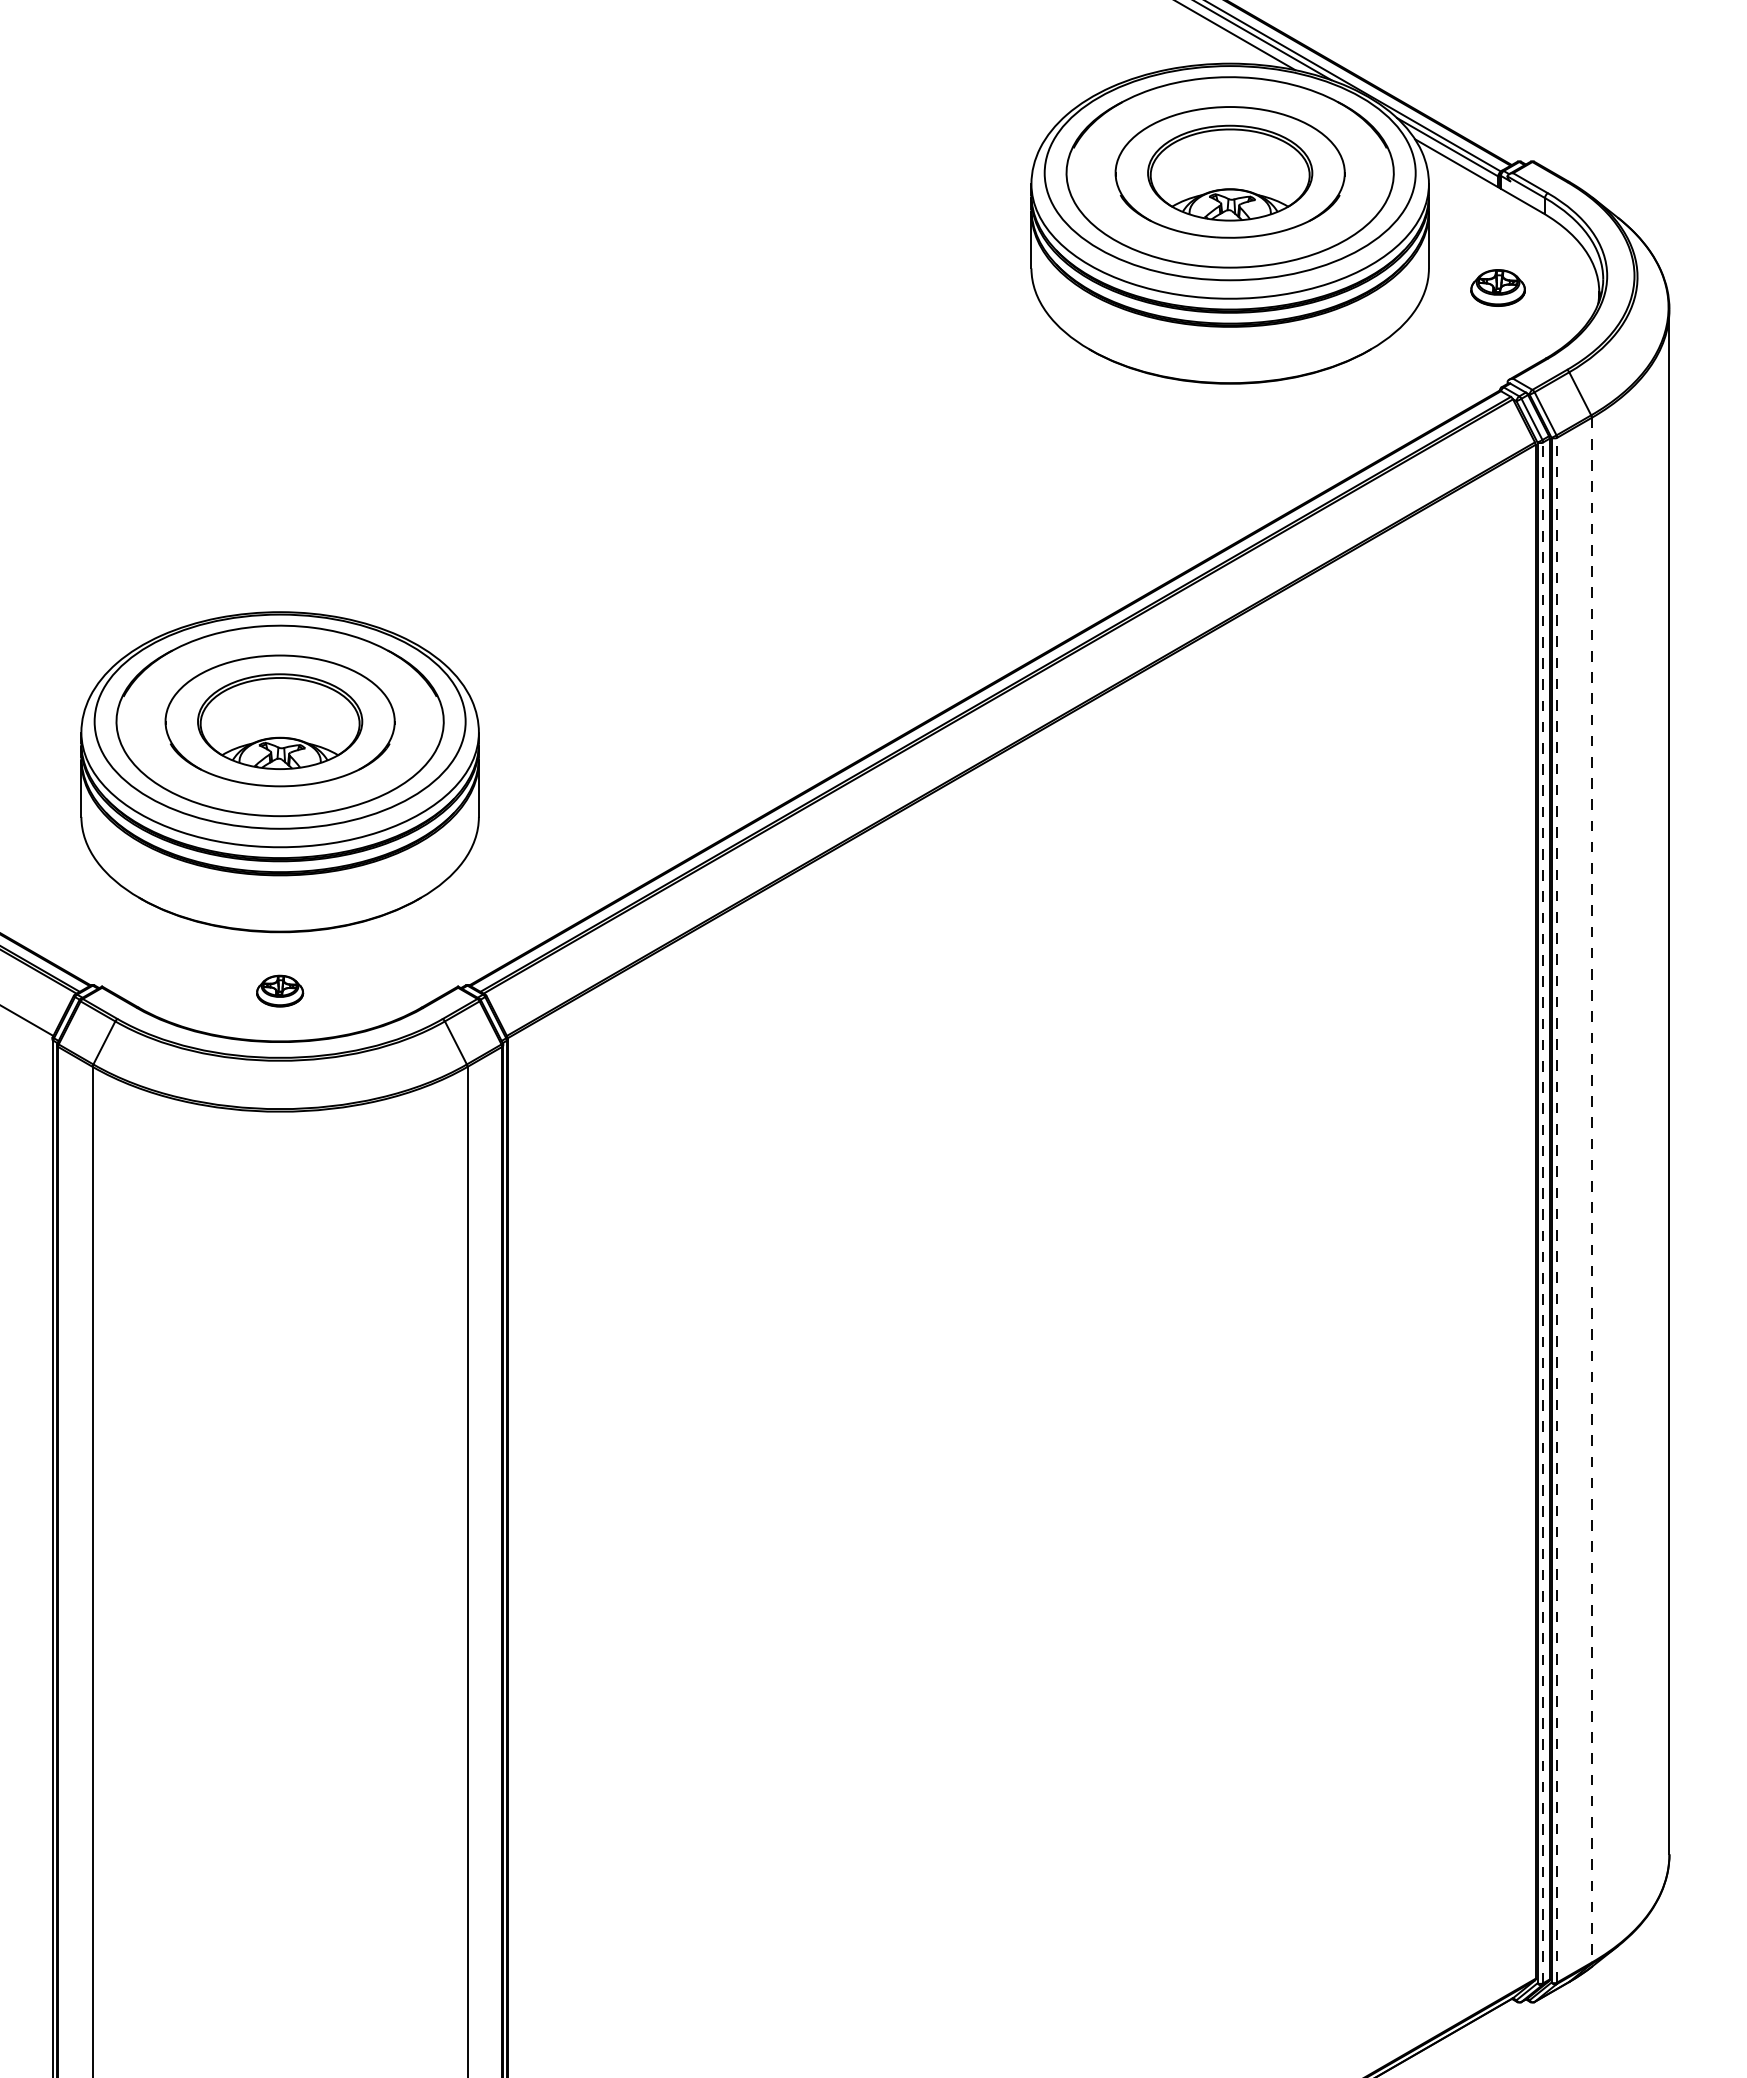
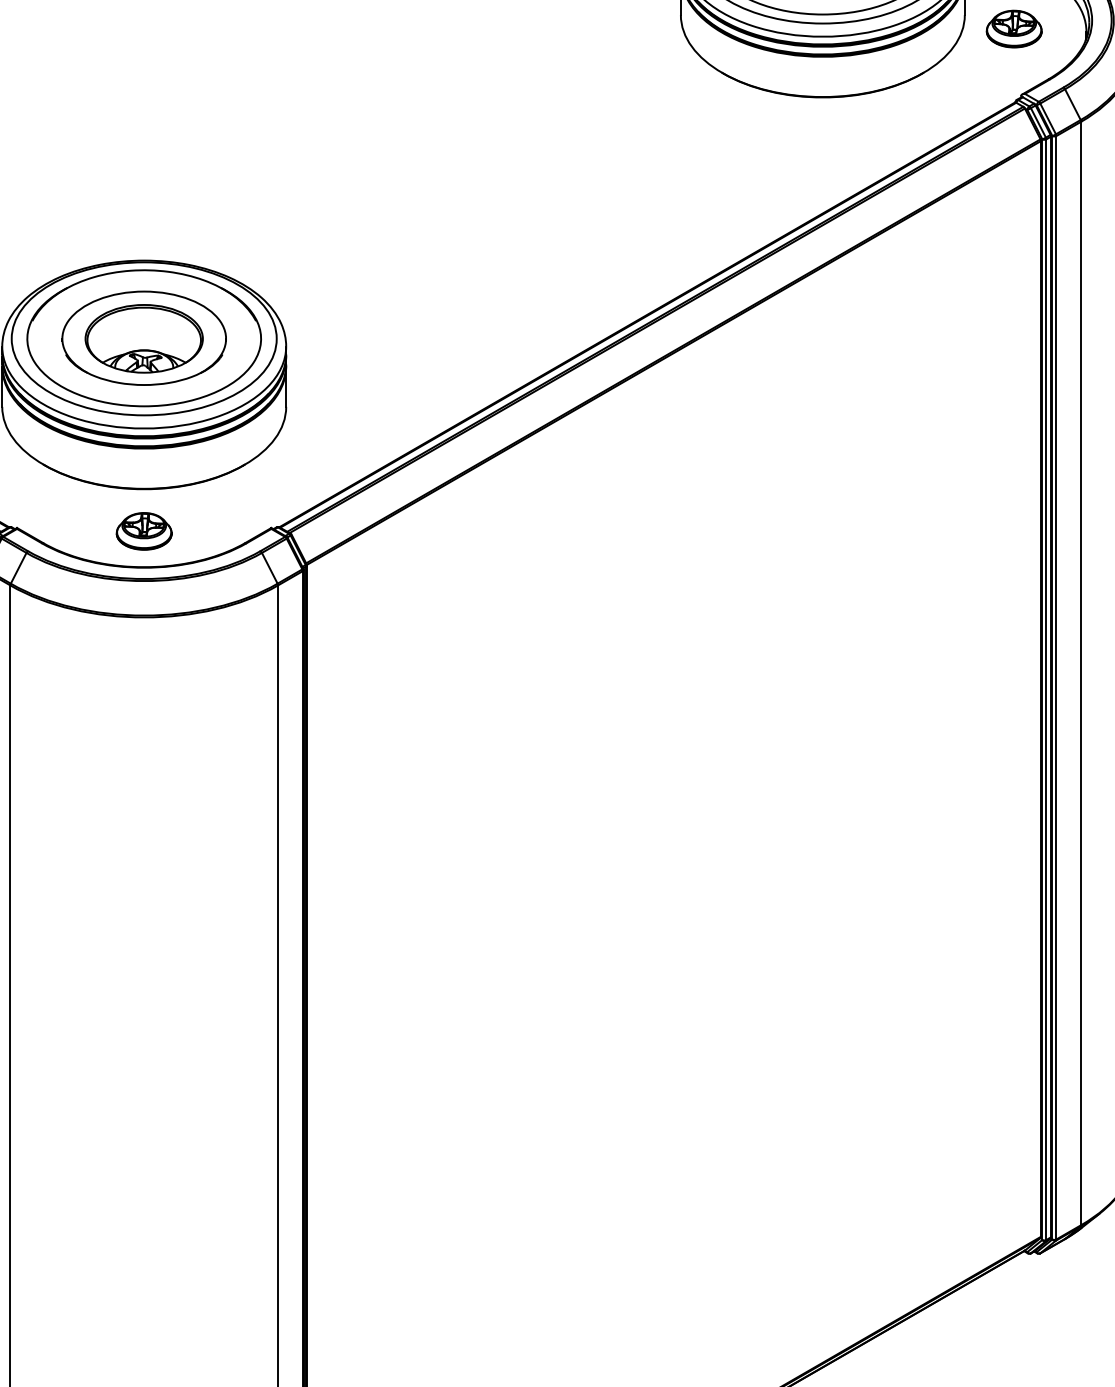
part: (1497, 287) -> (1013, 28), size x1.43
part: (279, 990) -> (143, 530), size x1.67
line: (1591, 1190) -> (1080, 673), dashed -> solid
line: (1557, 1209) -> (1056, 687), dashed -> solid
line: (1543, 1212) -> (1046, 689), dashed -> solid

